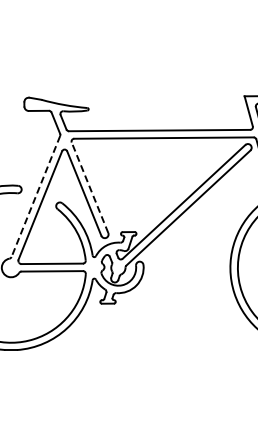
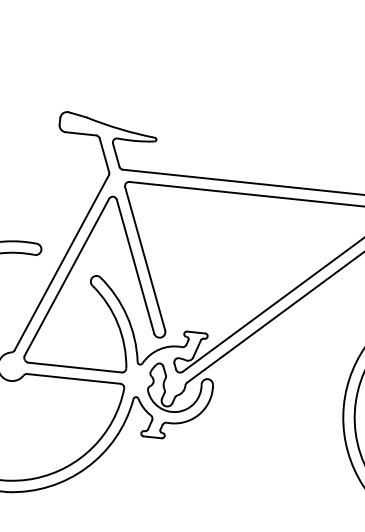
line: (90, 187) -> (145, 258), dashed -> solid
line: (35, 196) -> (61, 262), dashed -> solid

